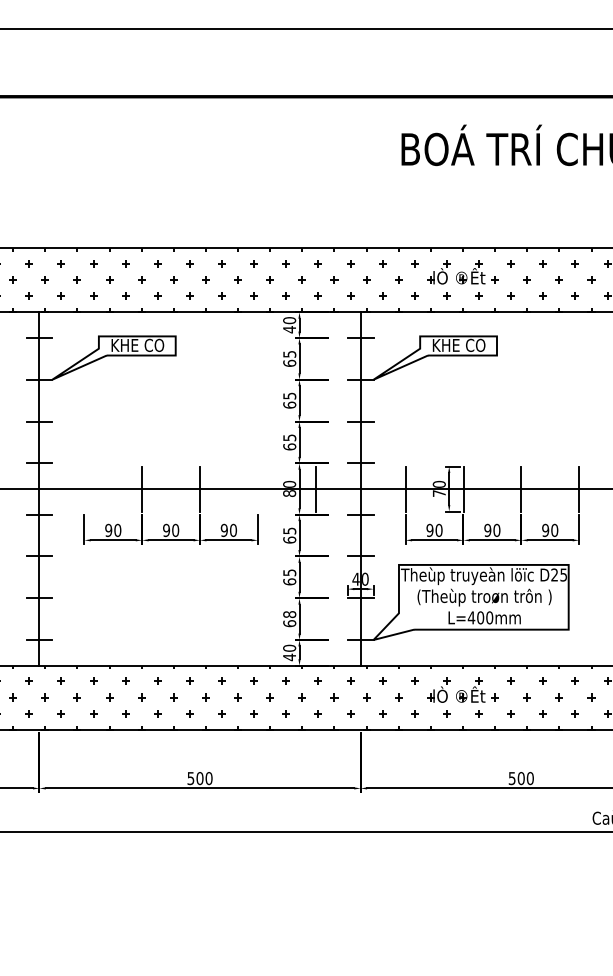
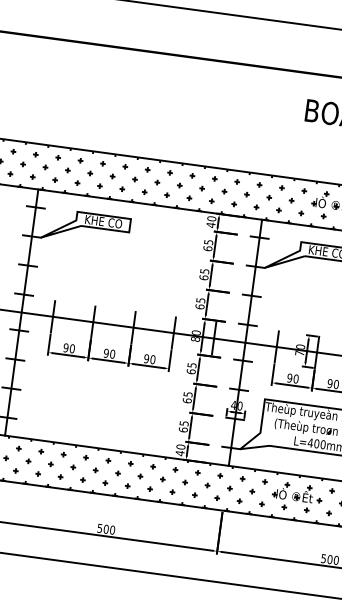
line: (84, 488) -> (53, 316), added
line: (257, 488) -> (173, 332), added
text: (289, 614) -> (184, 423), 68 -> 65

